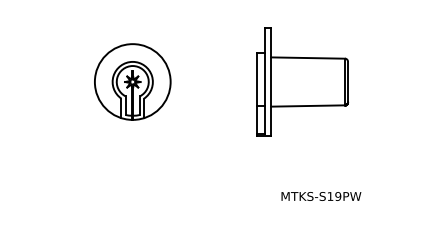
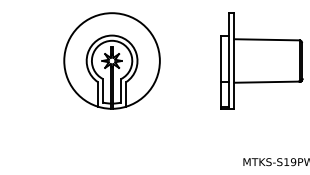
part: (132, 81) -> (111, 60), size x1.43

